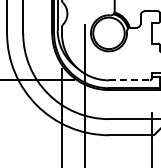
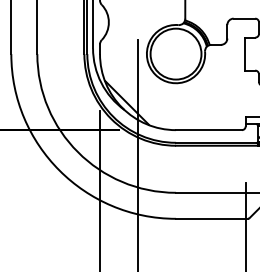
hatch: (78, 63) -> (126, 102), added
line: (129, 80) -> (209, 130), dashed -> solid

